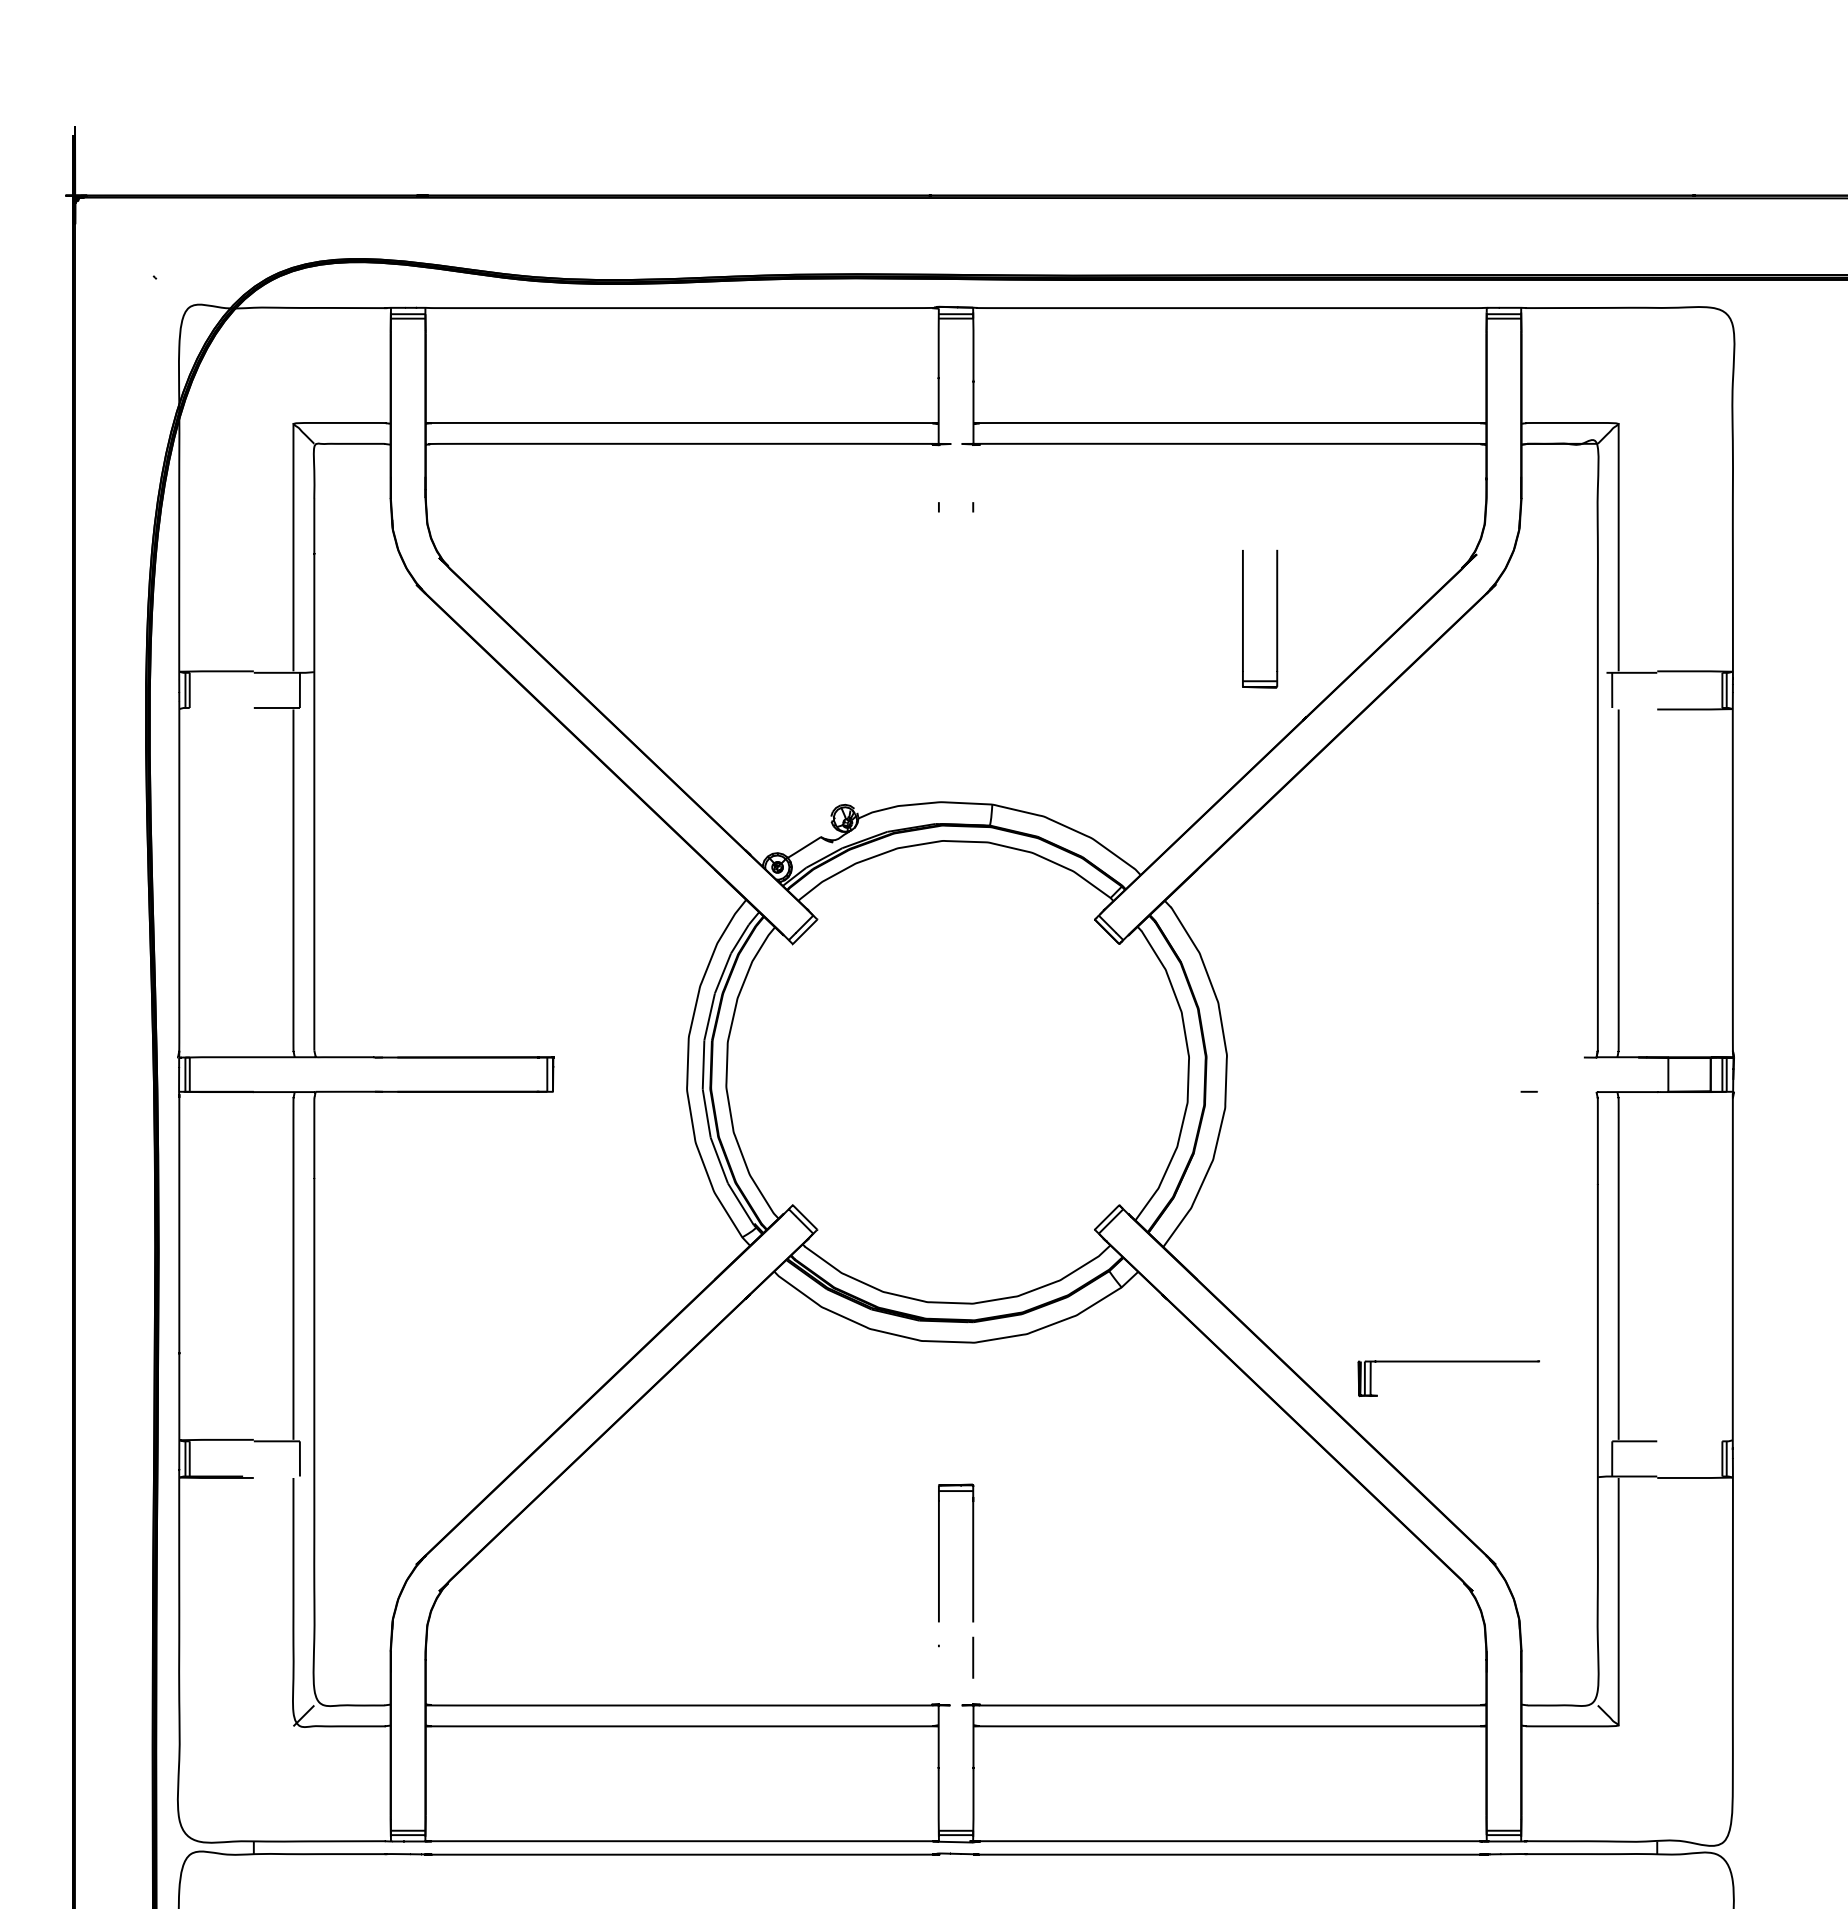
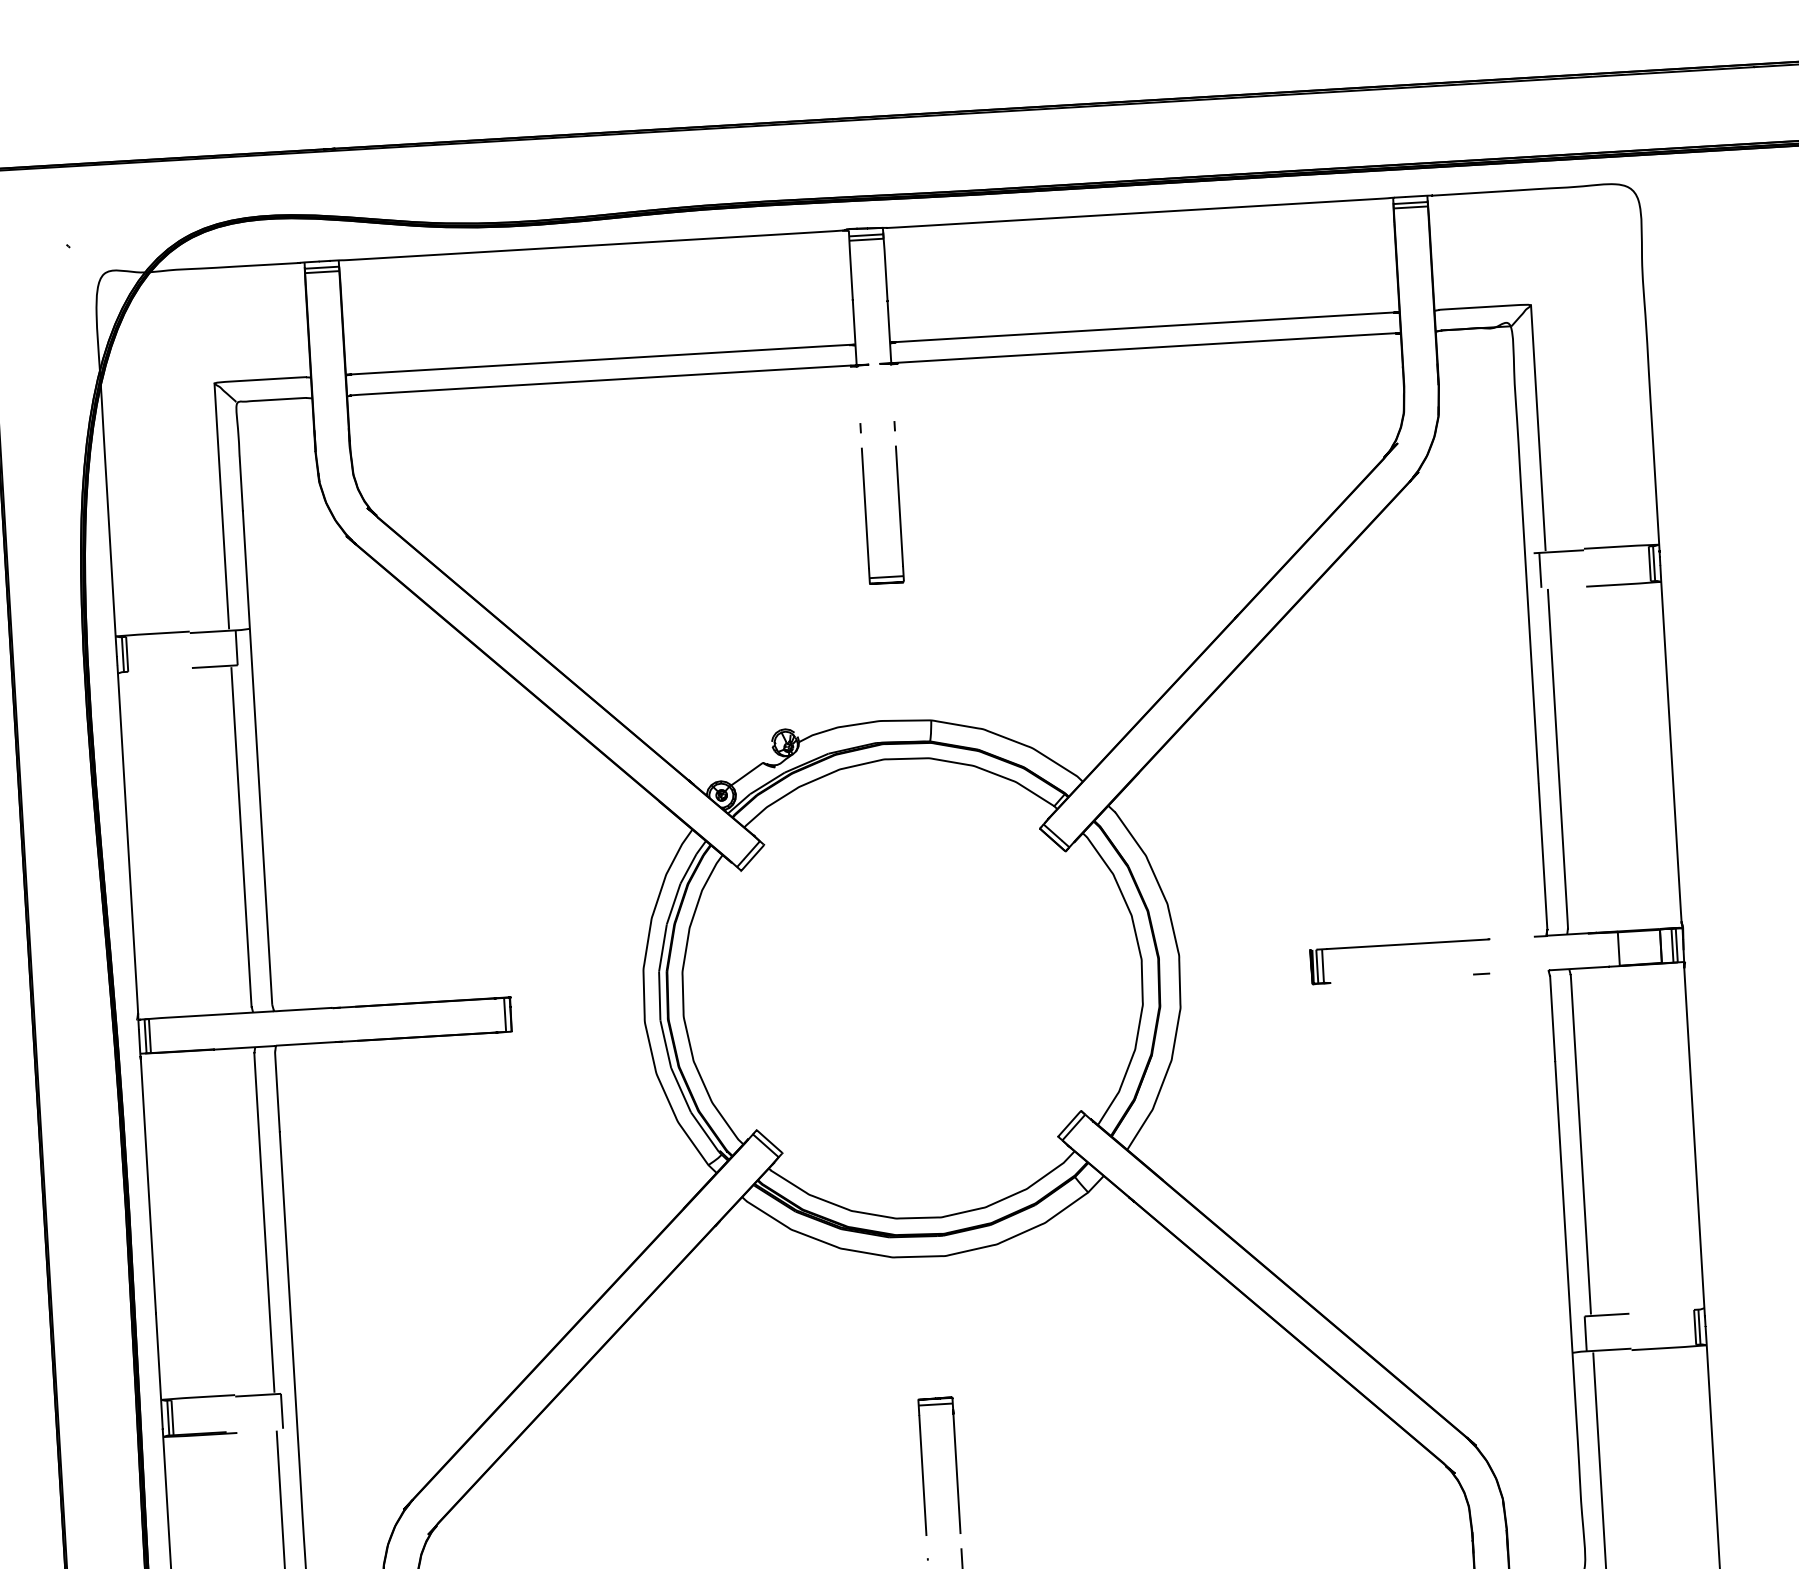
part: (1276, 618) -> (899, 513), moved
part: (1448, 1362) -> (1399, 945), moved

